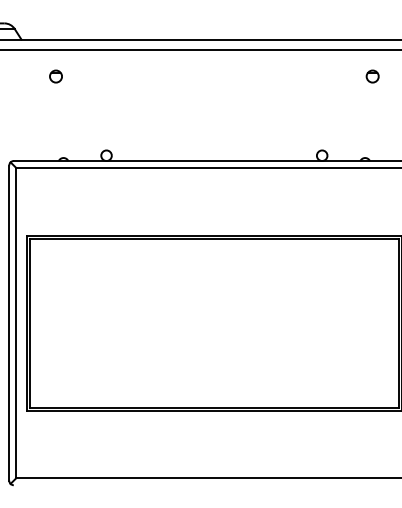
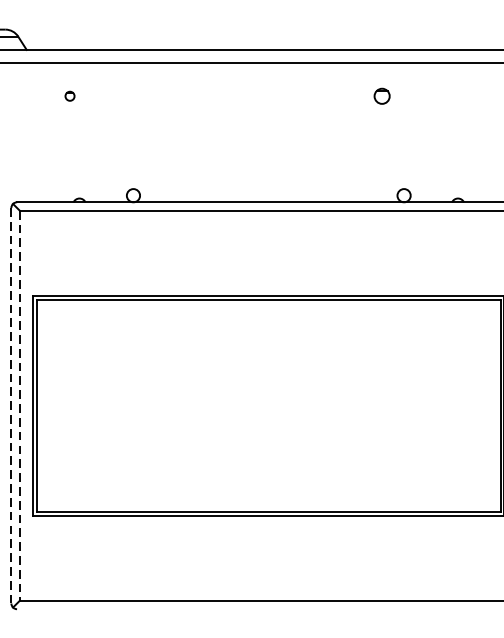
circle: (55, 76) -> (69, 96), size x0.6
circle: (372, 76) -> (381, 96), moved
line: (9, 323) -> (11, 406), solid -> dashed
line: (16, 323) -> (20, 406), solid -> dashed

